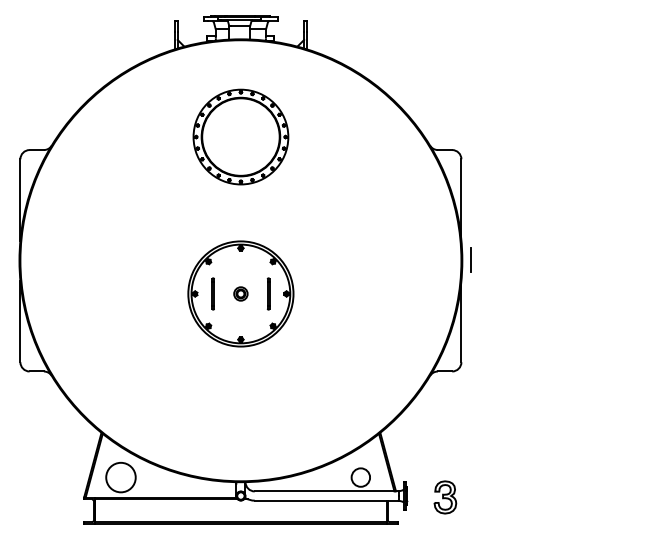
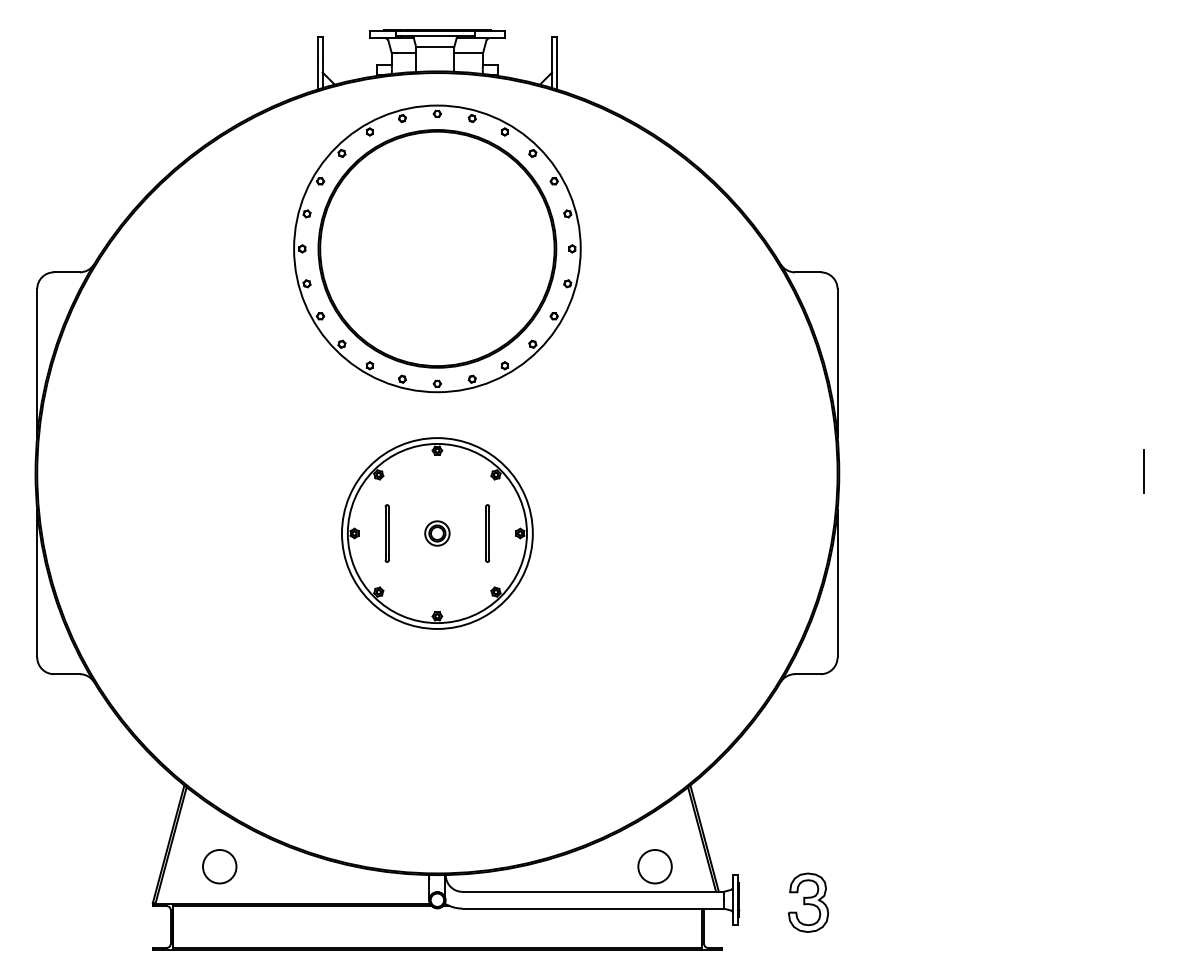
part: (240, 136) -> (436, 247), size x1.67
line: (470, 259) -> (1144, 470), moved
circle: (120, 477) -> (218, 866), size x0.62

